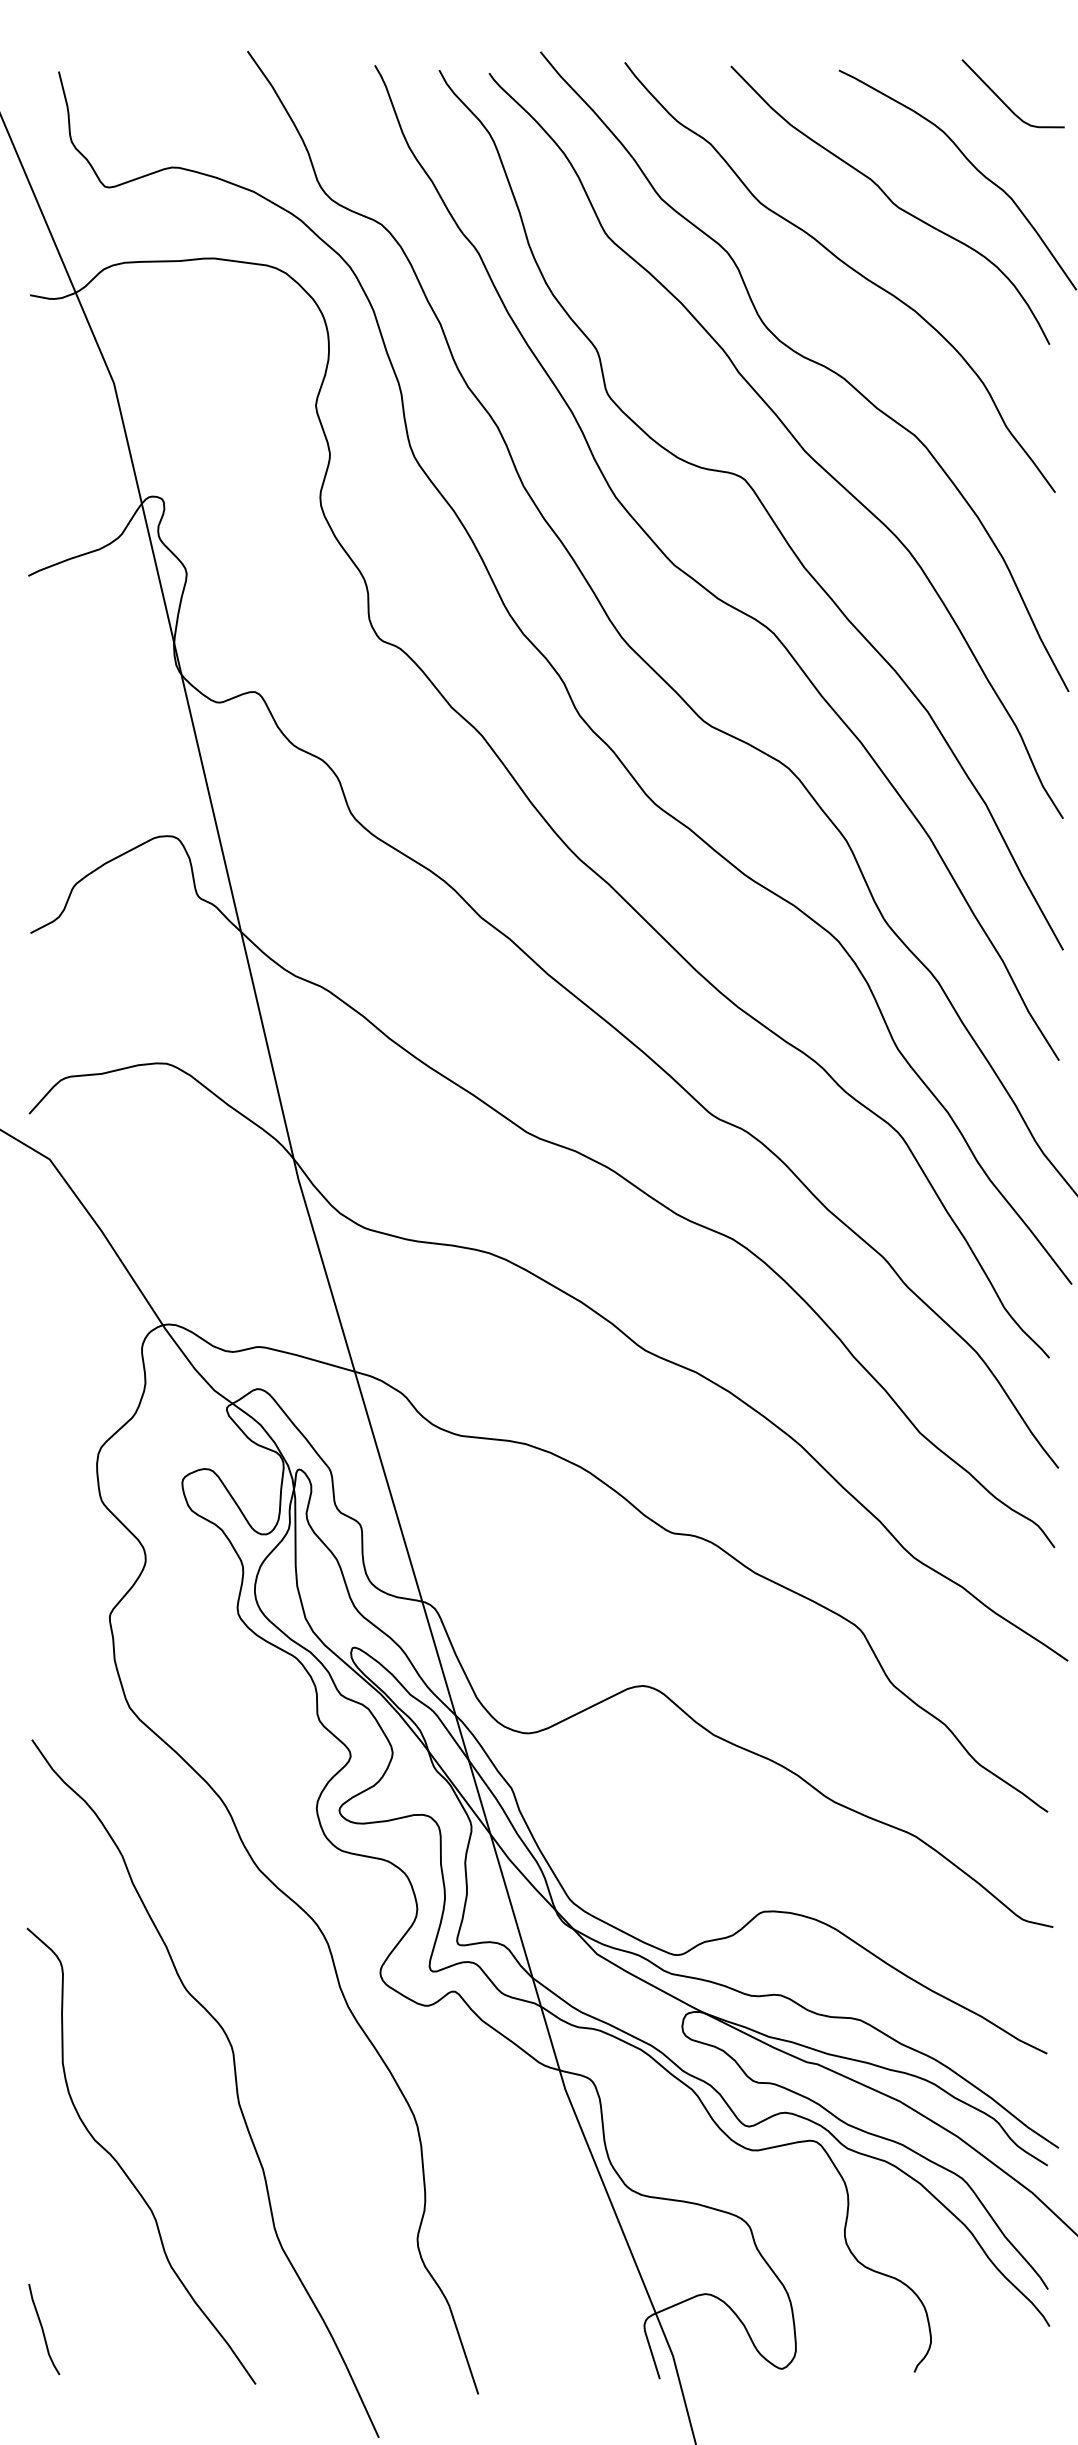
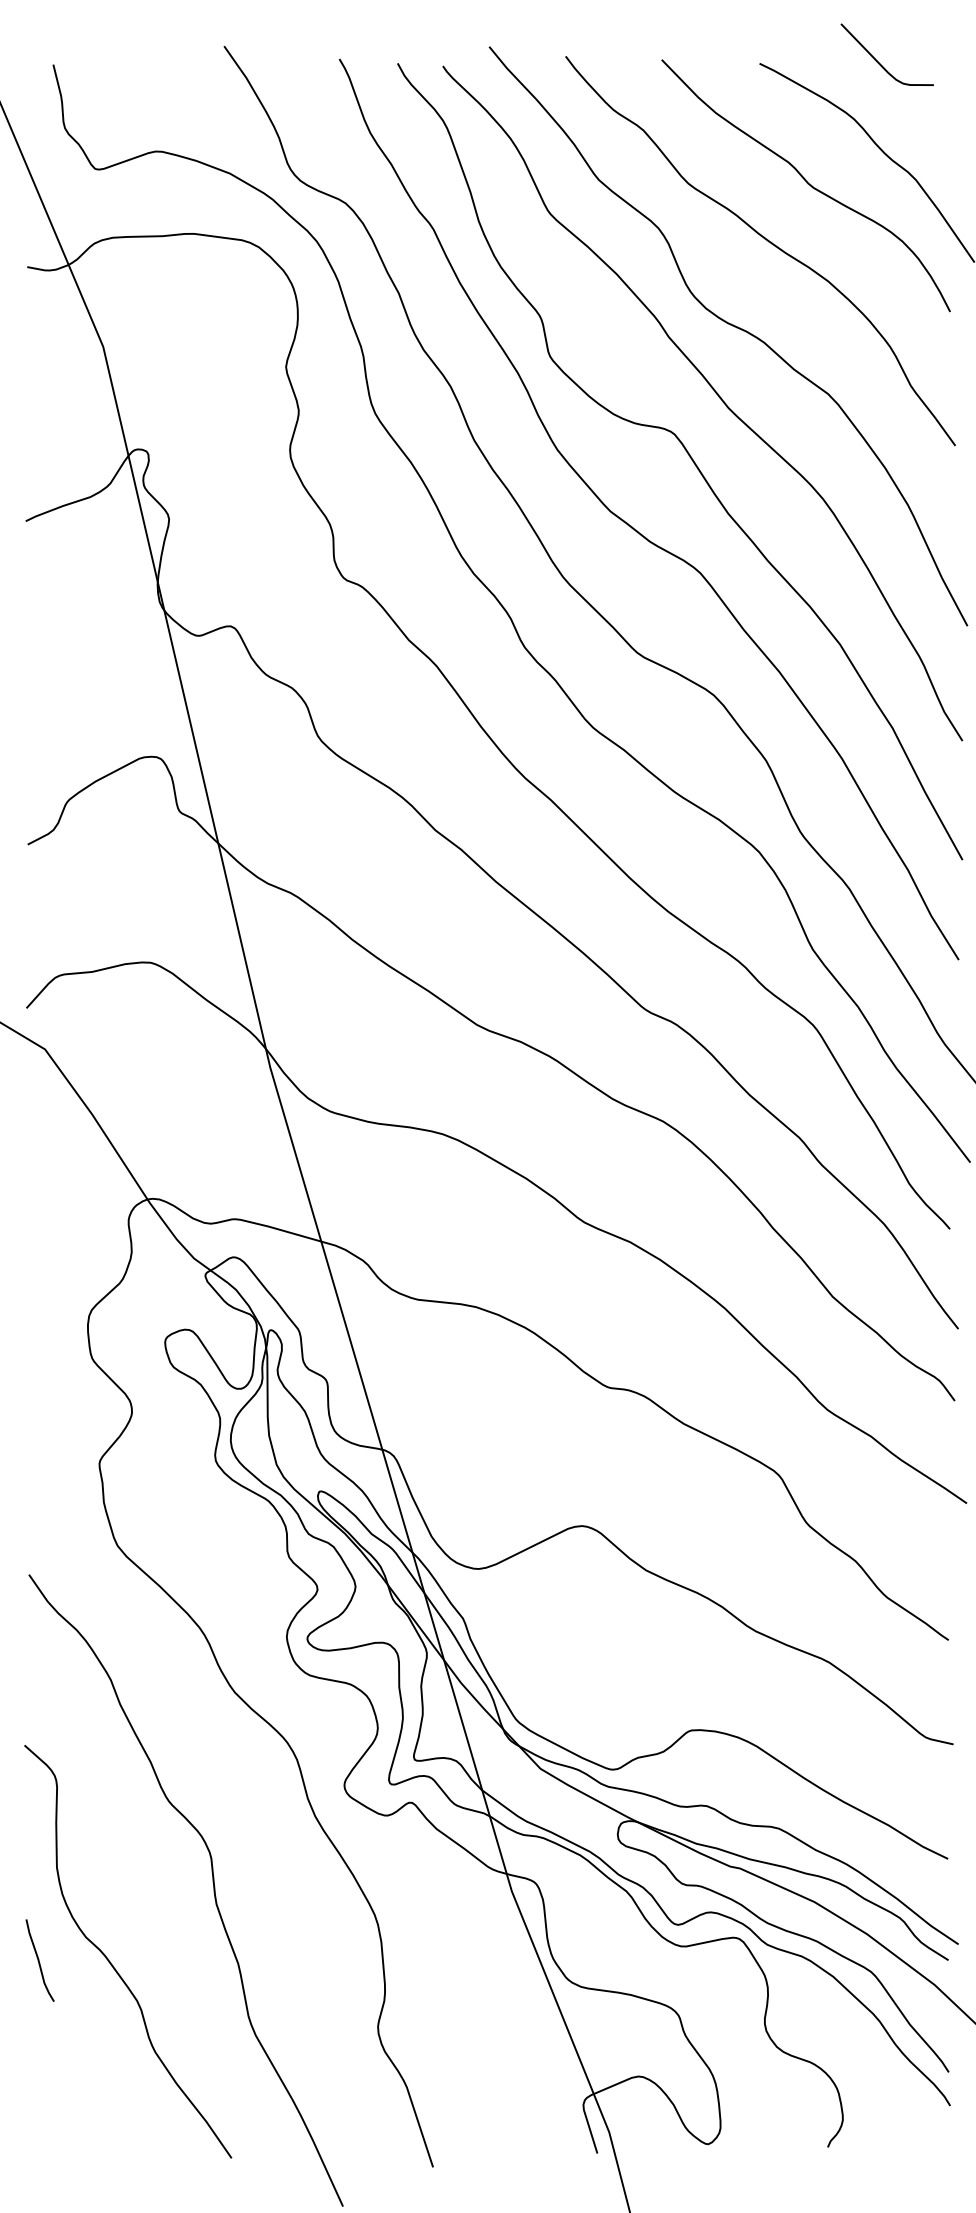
curve: (1003, 101) -> (878, 61), moved
curve: (43, 2329) -> (39, 1960), moved

